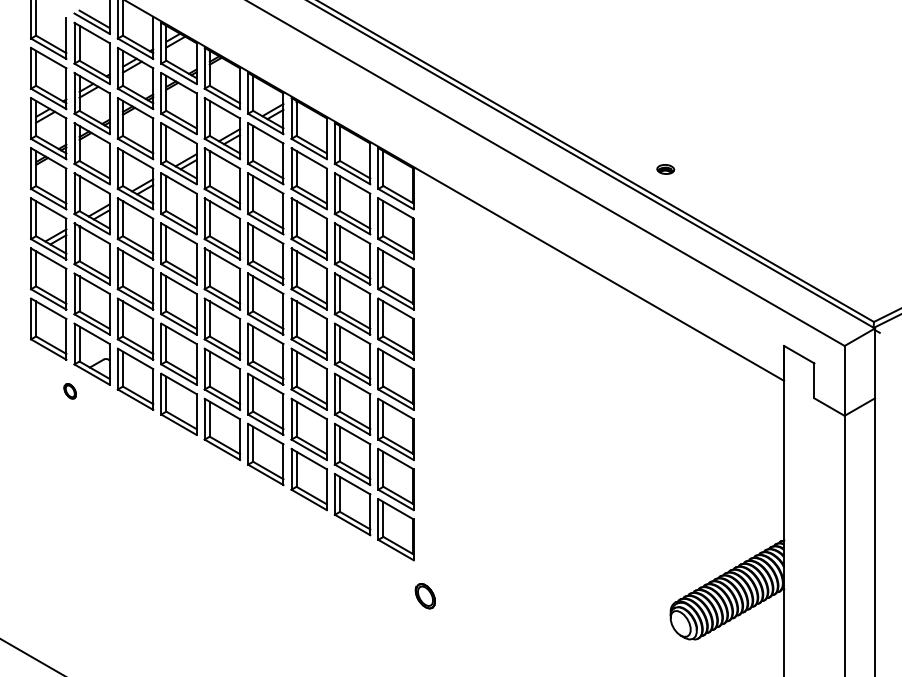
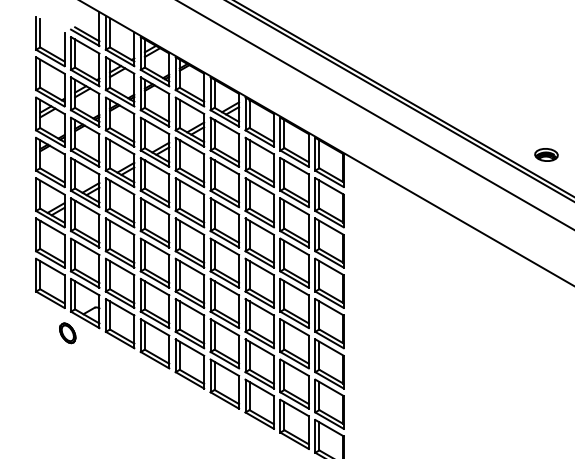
part: (665, 169) -> (546, 155), size x1.67
part: (69, 391) -> (67, 333), size x1.67

